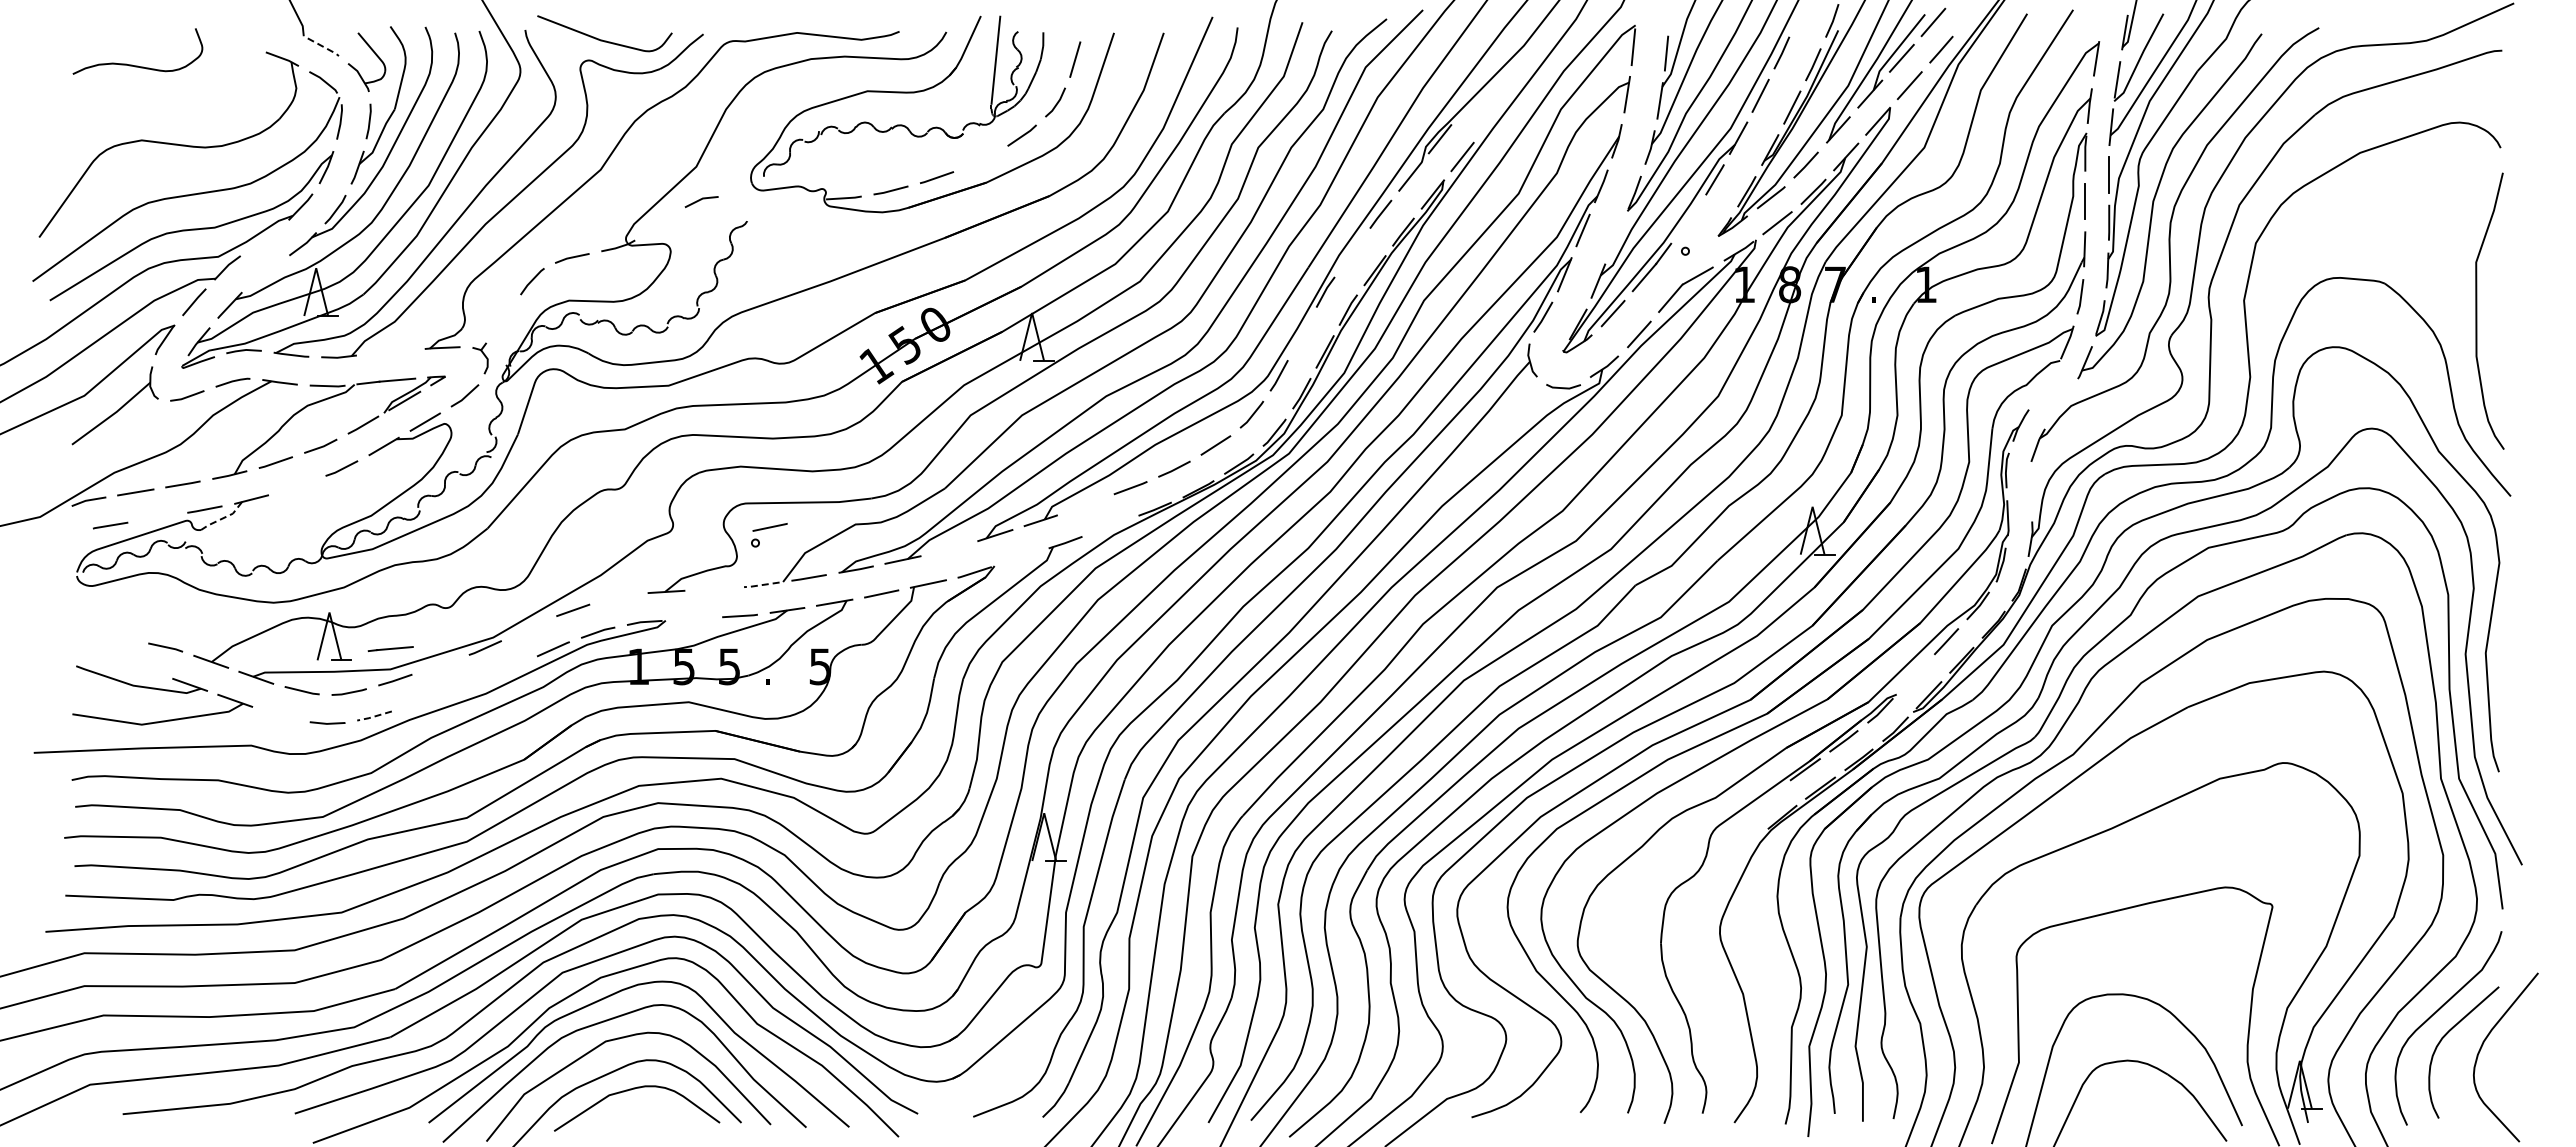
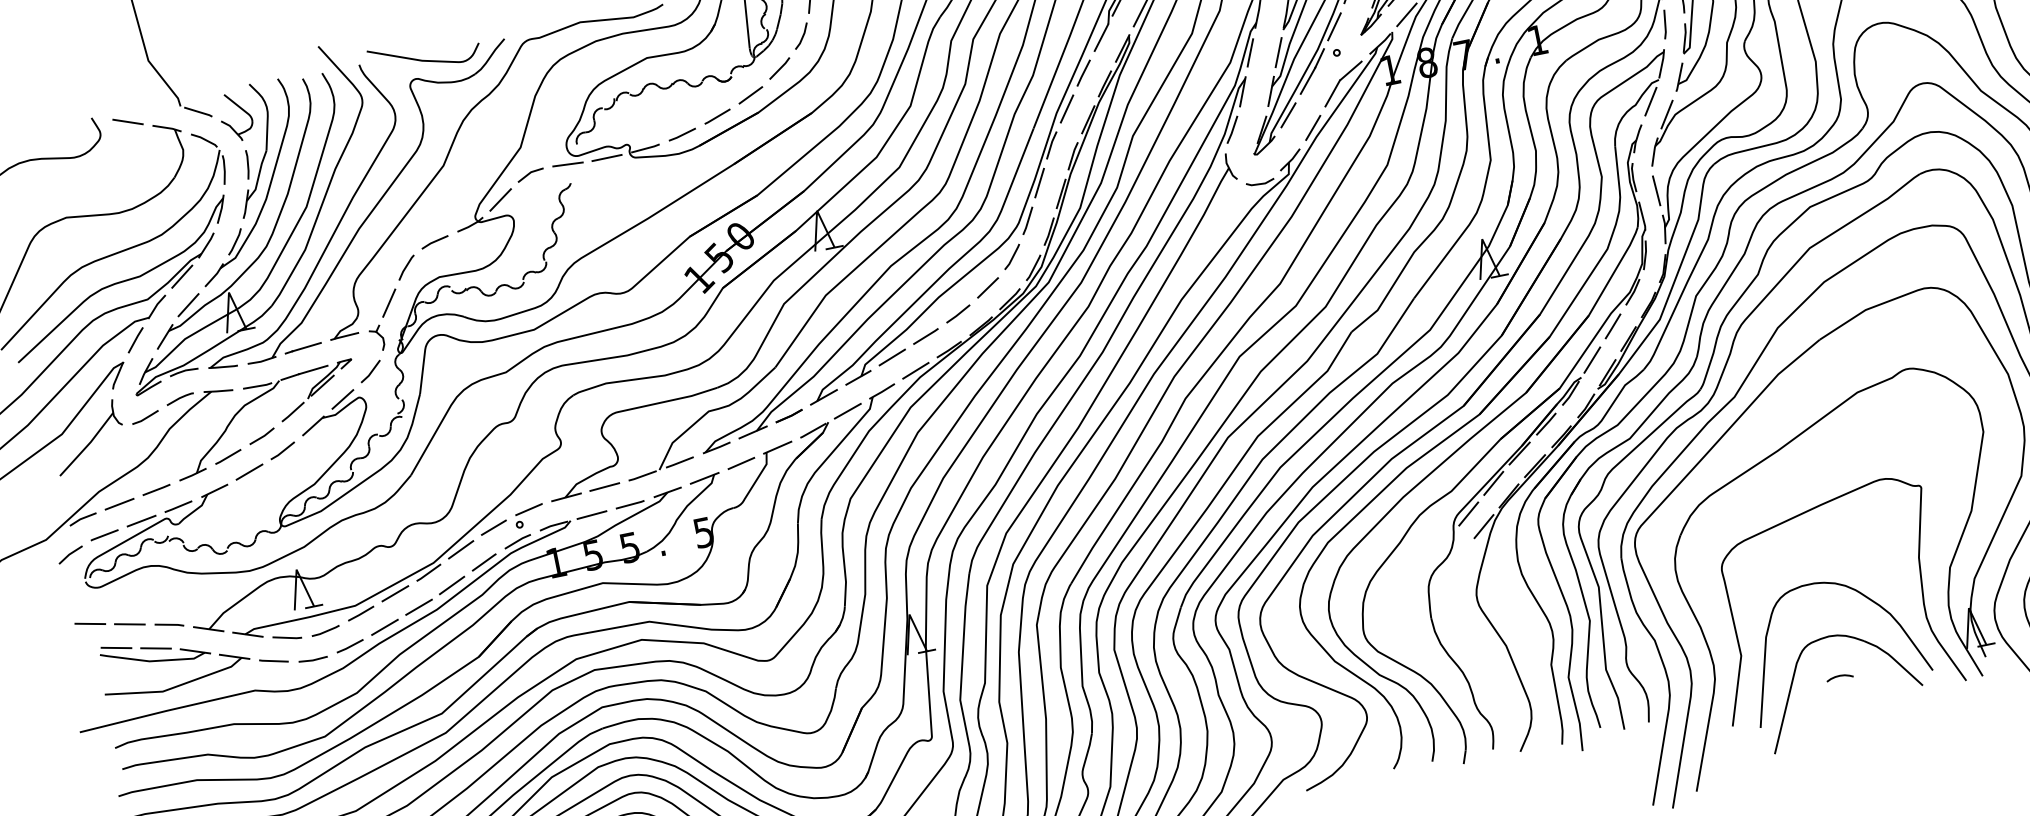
line: (237, 41) -> (127, 121), added
line: (324, 47) -> (199, 112), dashed -> solid
line: (981, 160) -> (750, 95), added
line: (748, 198) -> (568, 164), added
line: (796, 199) -> (607, 157), added
line: (1688, 219) -> (1334, 26), added
line: (659, 223) -> (500, 199), added
line: (1616, 236) -> (1278, 52), added
line: (264, 237) -> (181, 276), added
line: (1352, 252) -> (1066, 108), added
line: (264, 273) -> (187, 305), added
line: (503, 319) -> (389, 303), added
line: (1301, 333) -> (1038, 182), added
line: (2045, 384) -> (1650, 101), added
line: (2061, 403) -> (1667, 114), added
line: (297, 485) -> (249, 471), added
line: (2030, 491) -> (1656, 190), added
line: (1085, 504) -> (891, 357), added
line: (157, 517) -> (141, 520), added
line: (223, 518) -> (195, 510), dashed -> solid
line: (1110, 526) -> (915, 370), added
part: (766, 529) -> (526, 511), moved
line: (65, 540) -> (70, 554), added
line: (949, 549) -> (789, 416), added
line: (1020, 557) -> (848, 410), added
line: (760, 585) -> (641, 476), dashed -> solid
line: (714, 588) -> (604, 486), added
line: (692, 618) -> (592, 514), added
line: (71, 626) -> (89, 623), added
line: (528, 628) -> (460, 549), added
line: (118, 636) -> (129, 623), added
line: (390, 648) -> (302, 347), moved
line: (96, 661) -> (115, 647), added
line: (440, 664) -> (395, 593), added
line: (509, 668) -> (451, 585), added
line: (143, 671) -> (155, 648), added
line: (1913, 676) -> (1592, 360), added
line: (465, 686) -> (419, 607), added
line: (420, 701) -> (385, 626), added
line: (280, 715) -> (273, 661), added
line: (373, 716) -> (349, 646), dashed -> solid
line: (1767, 798) -> (1493, 483), added
line: (1730, 828) -> (1468, 513), added
line: (1745, 847) -> (1483, 526), added
curve: (2130, 1110) -> (1839, 676), added

